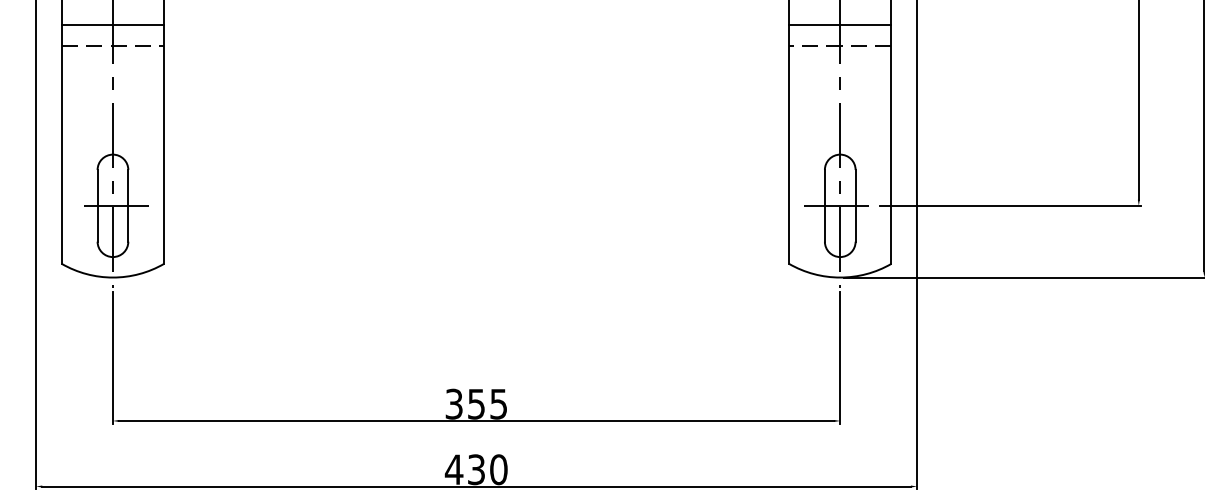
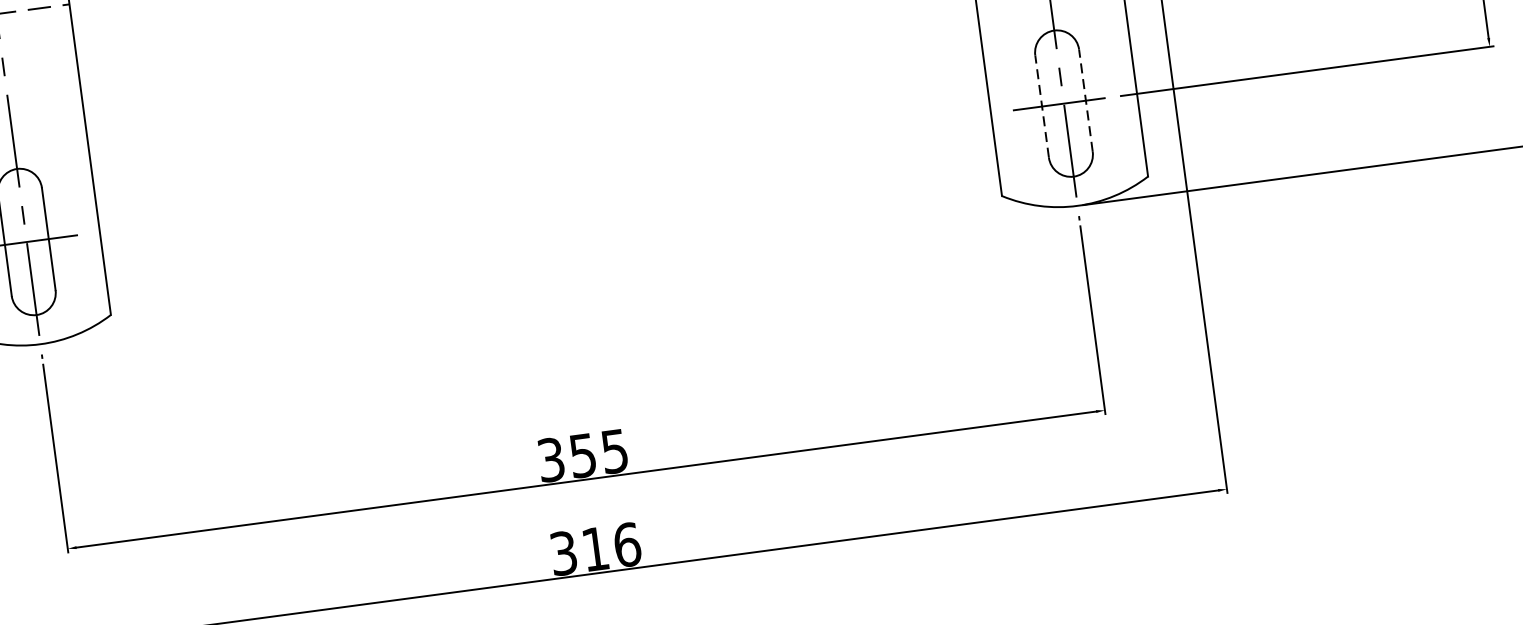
line: (824, 205) -> (1041, 106), solid -> dashed
line: (855, 205) -> (1085, 100), solid -> dashed
text: (475, 469) -> (594, 549), 430 -> 316

